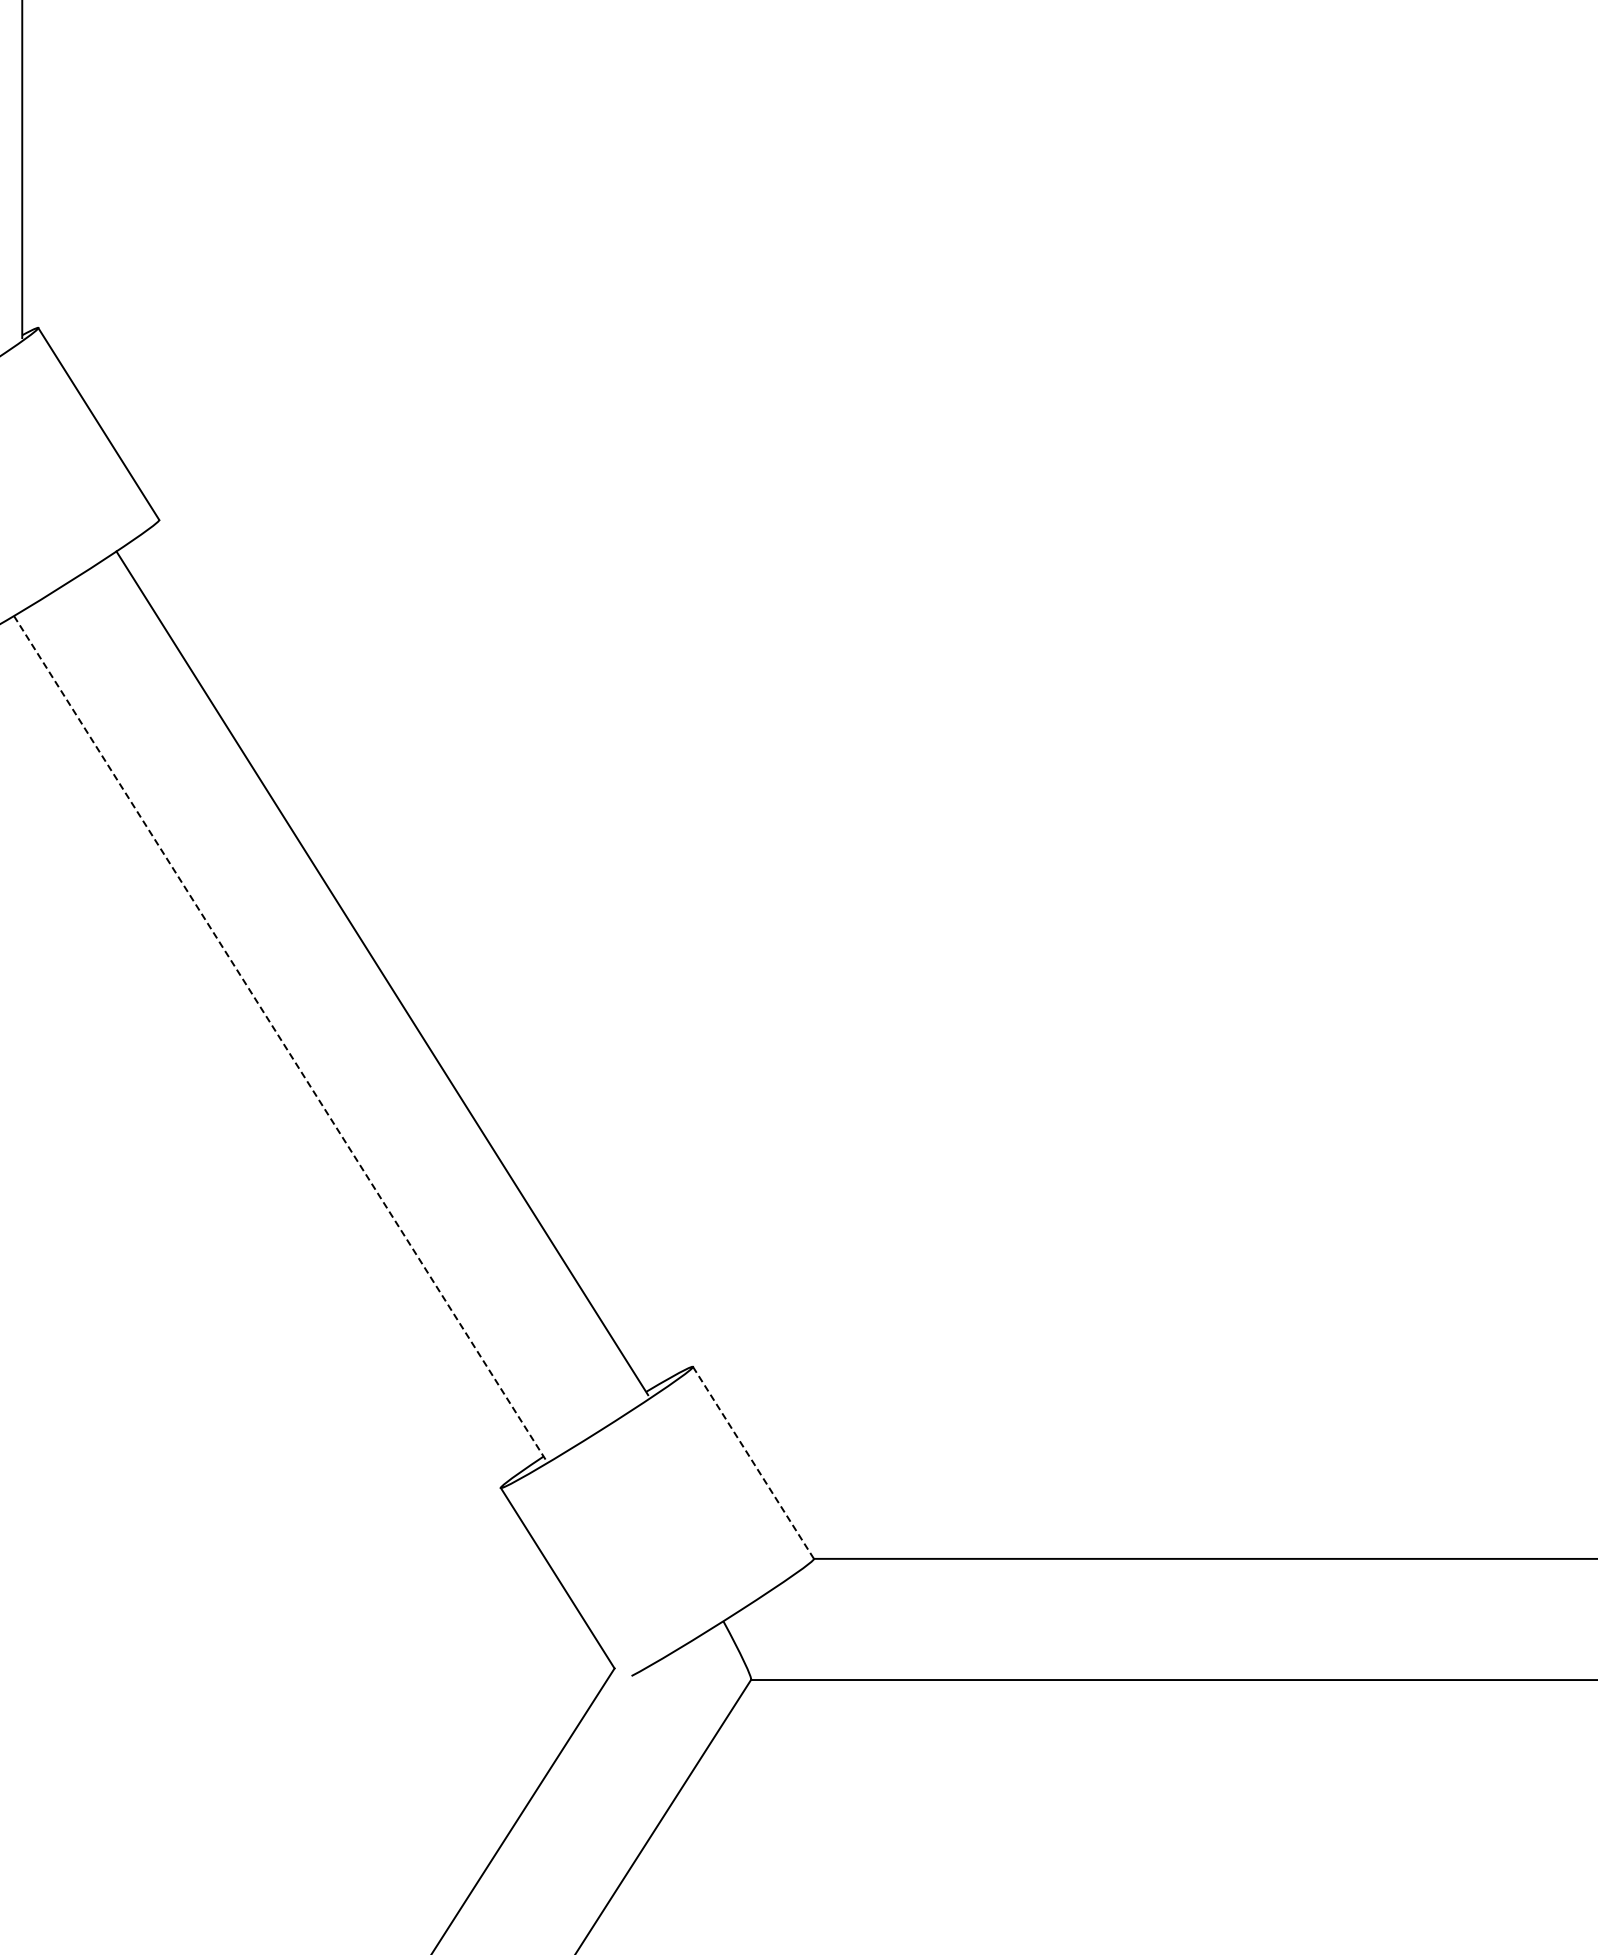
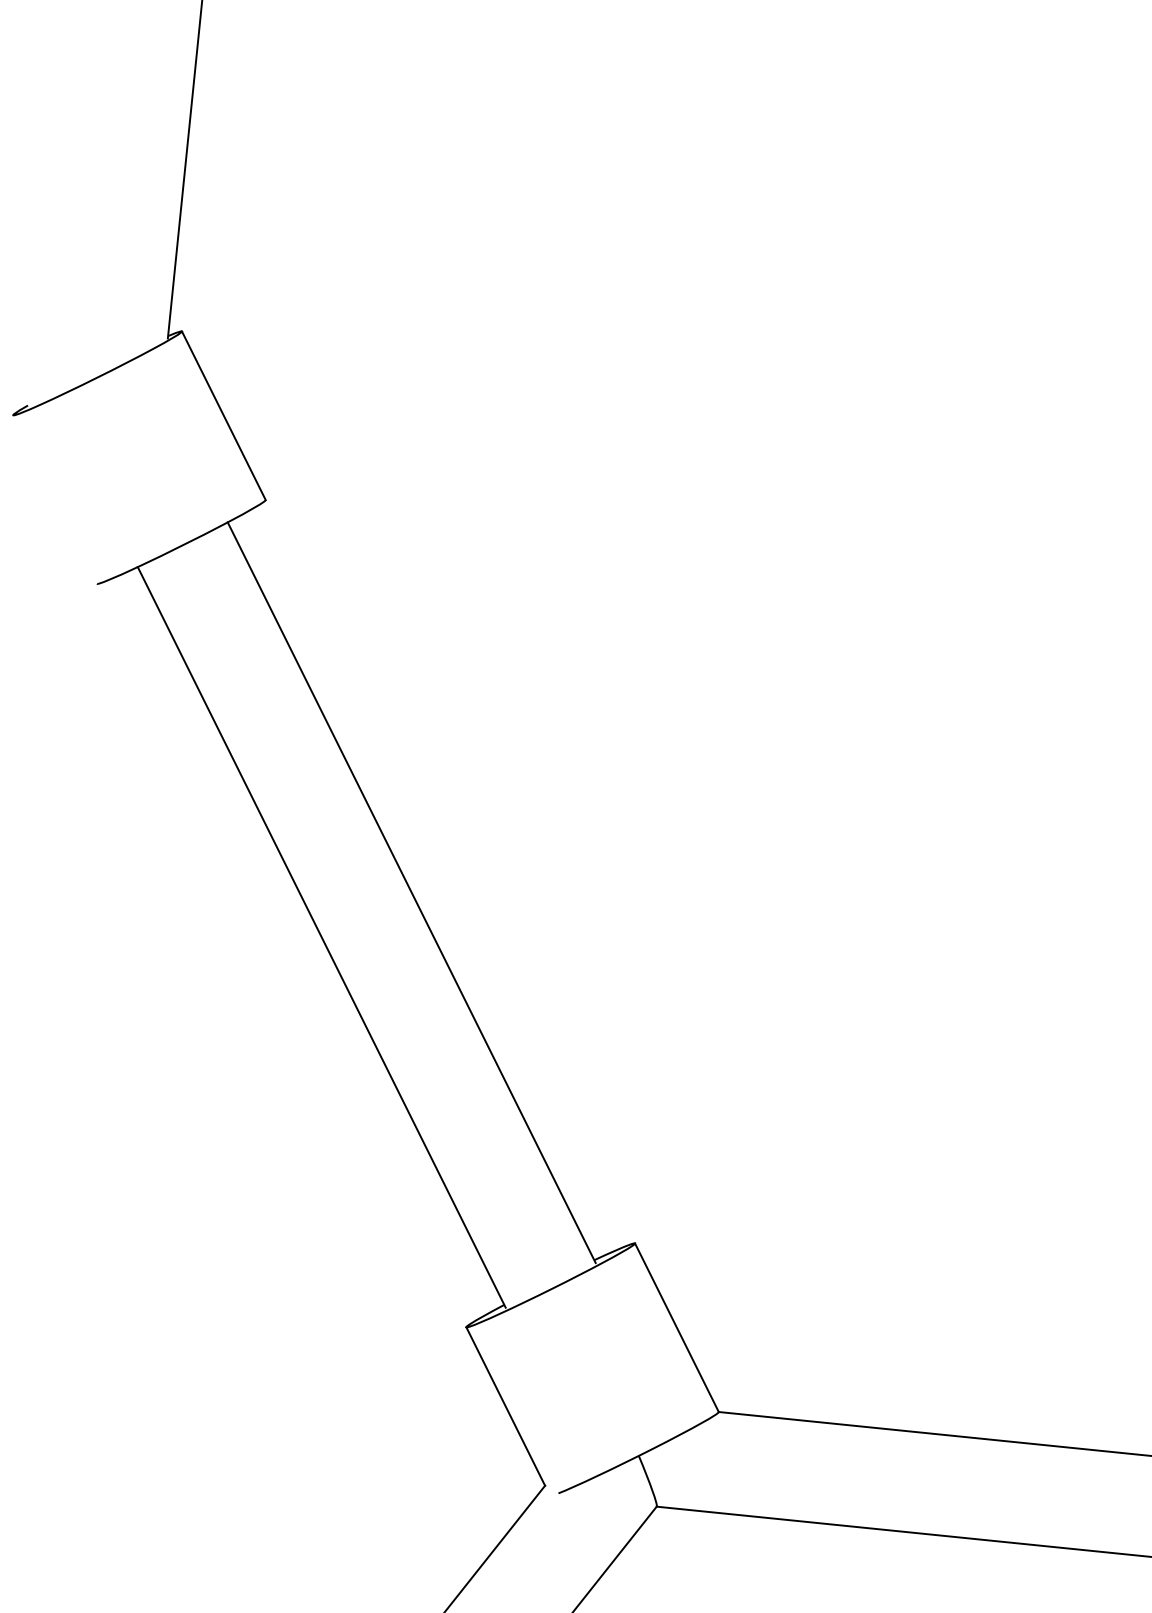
line: (279, 1037) -> (321, 937), dashed -> solid
line: (753, 1462) -> (676, 1327), dashed -> solid

